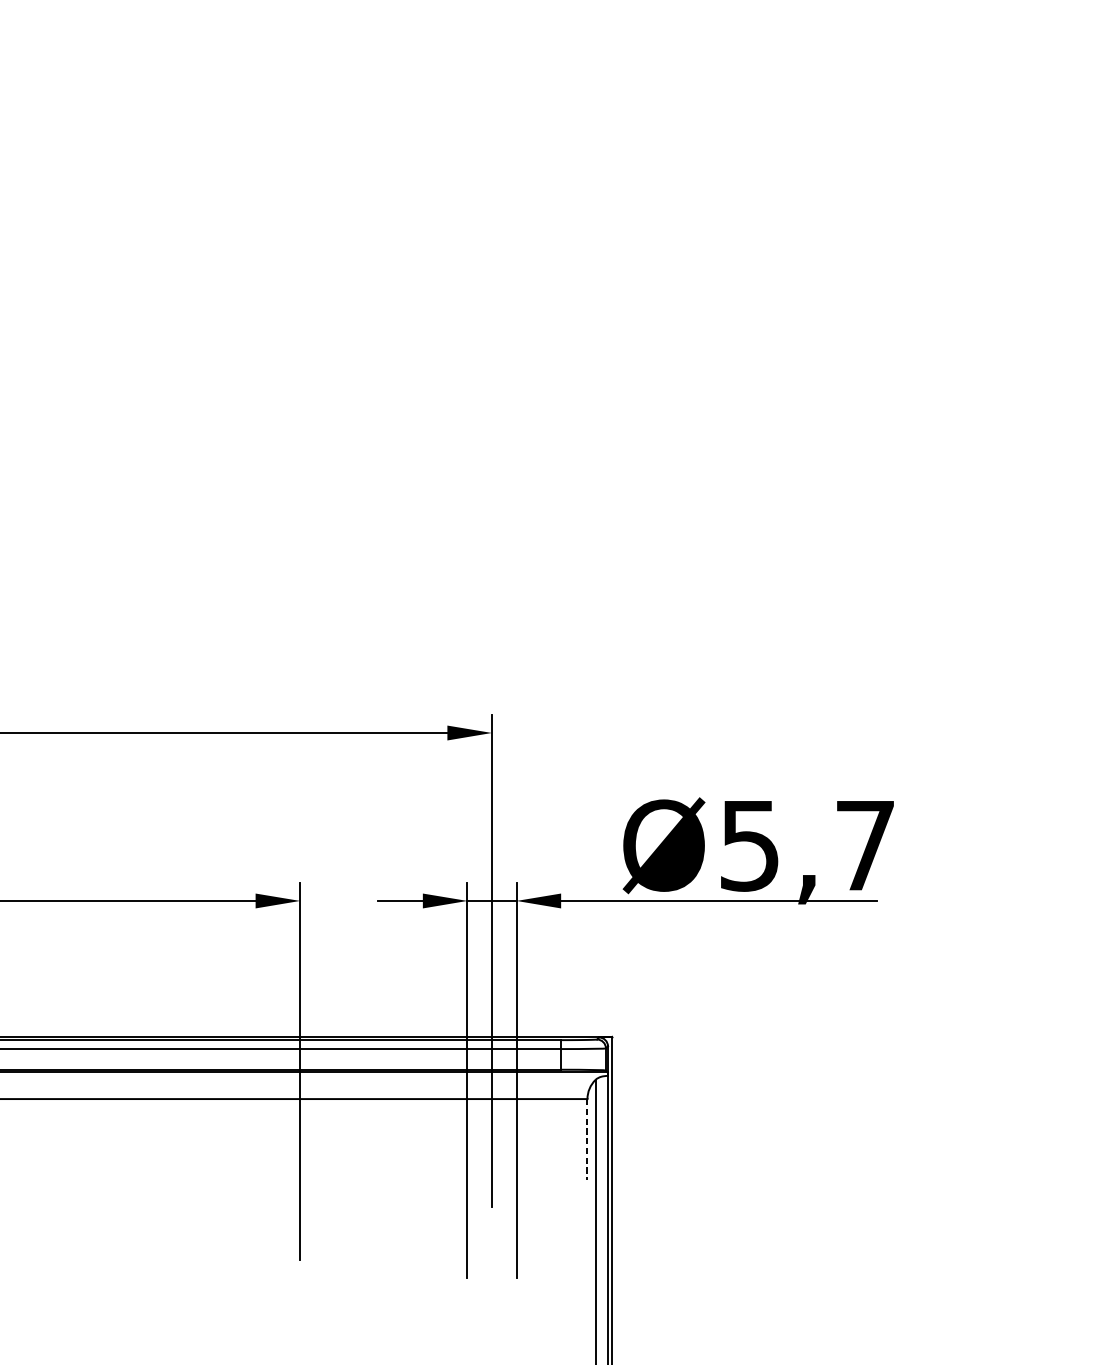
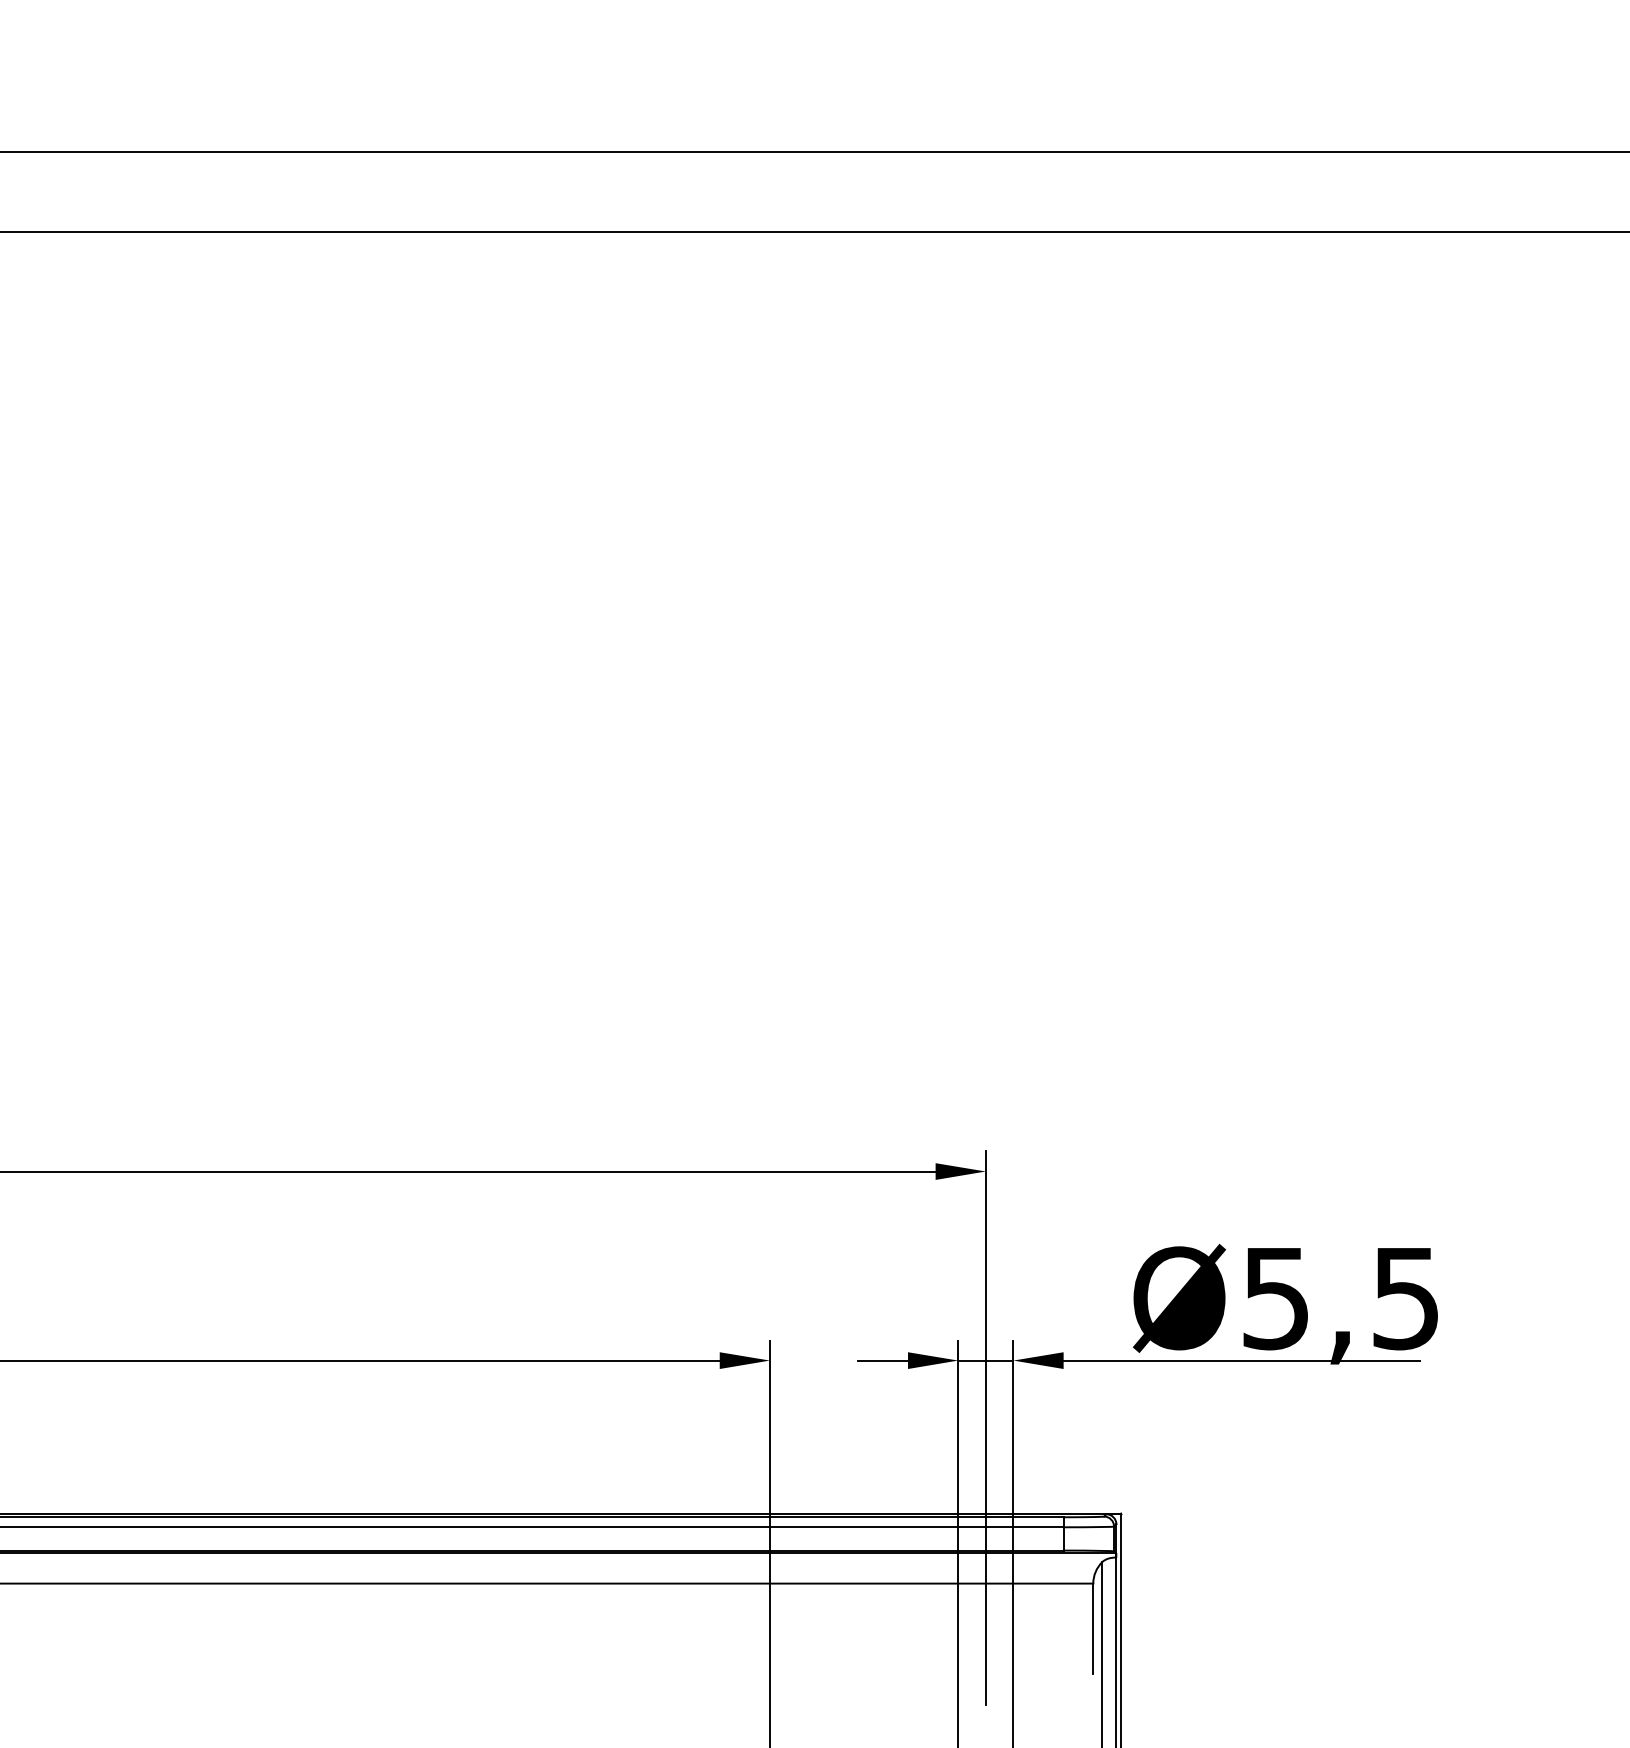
text: (864, 846) -> (1405, 1299), Ø5,7 -> Ø5,5
line: (587, 1139) -> (1093, 1629), dashed -> solid

